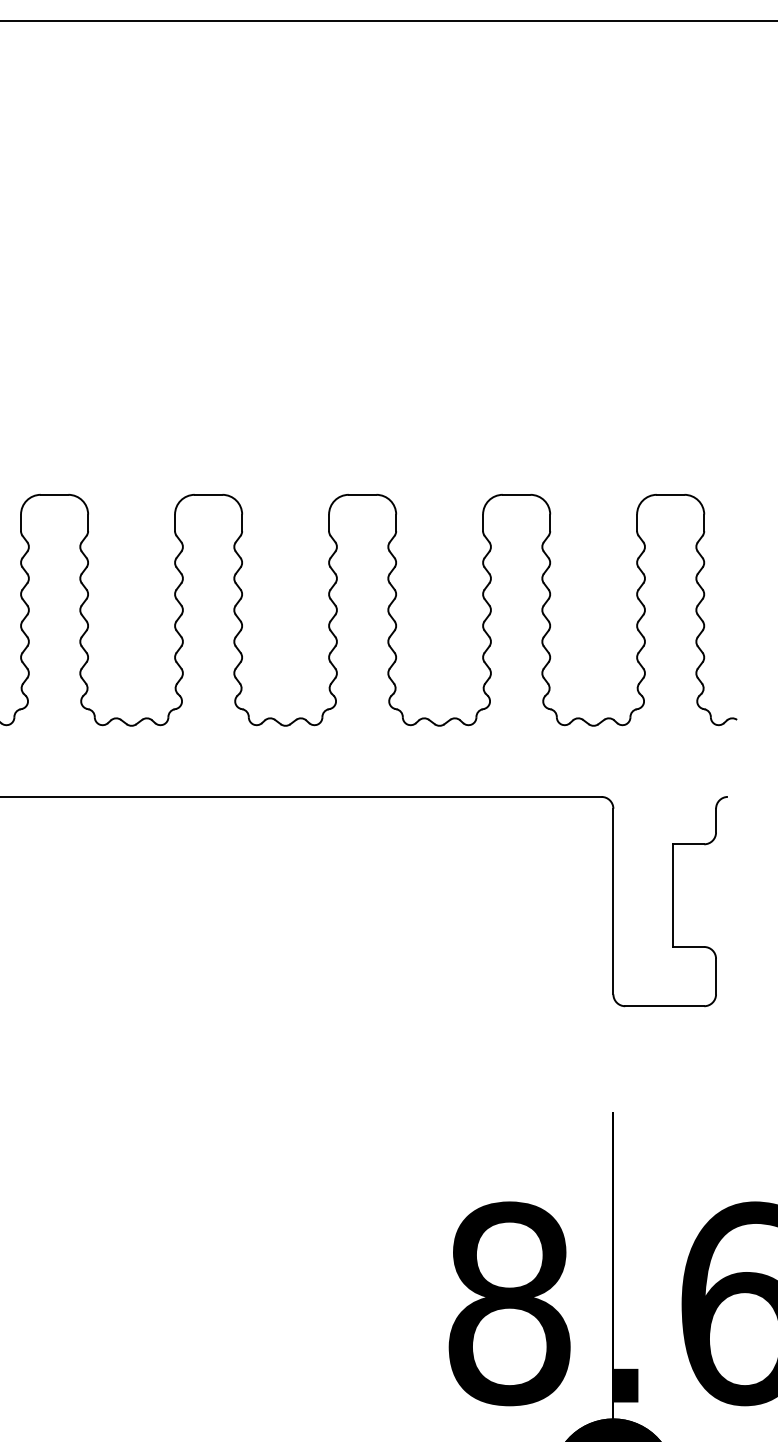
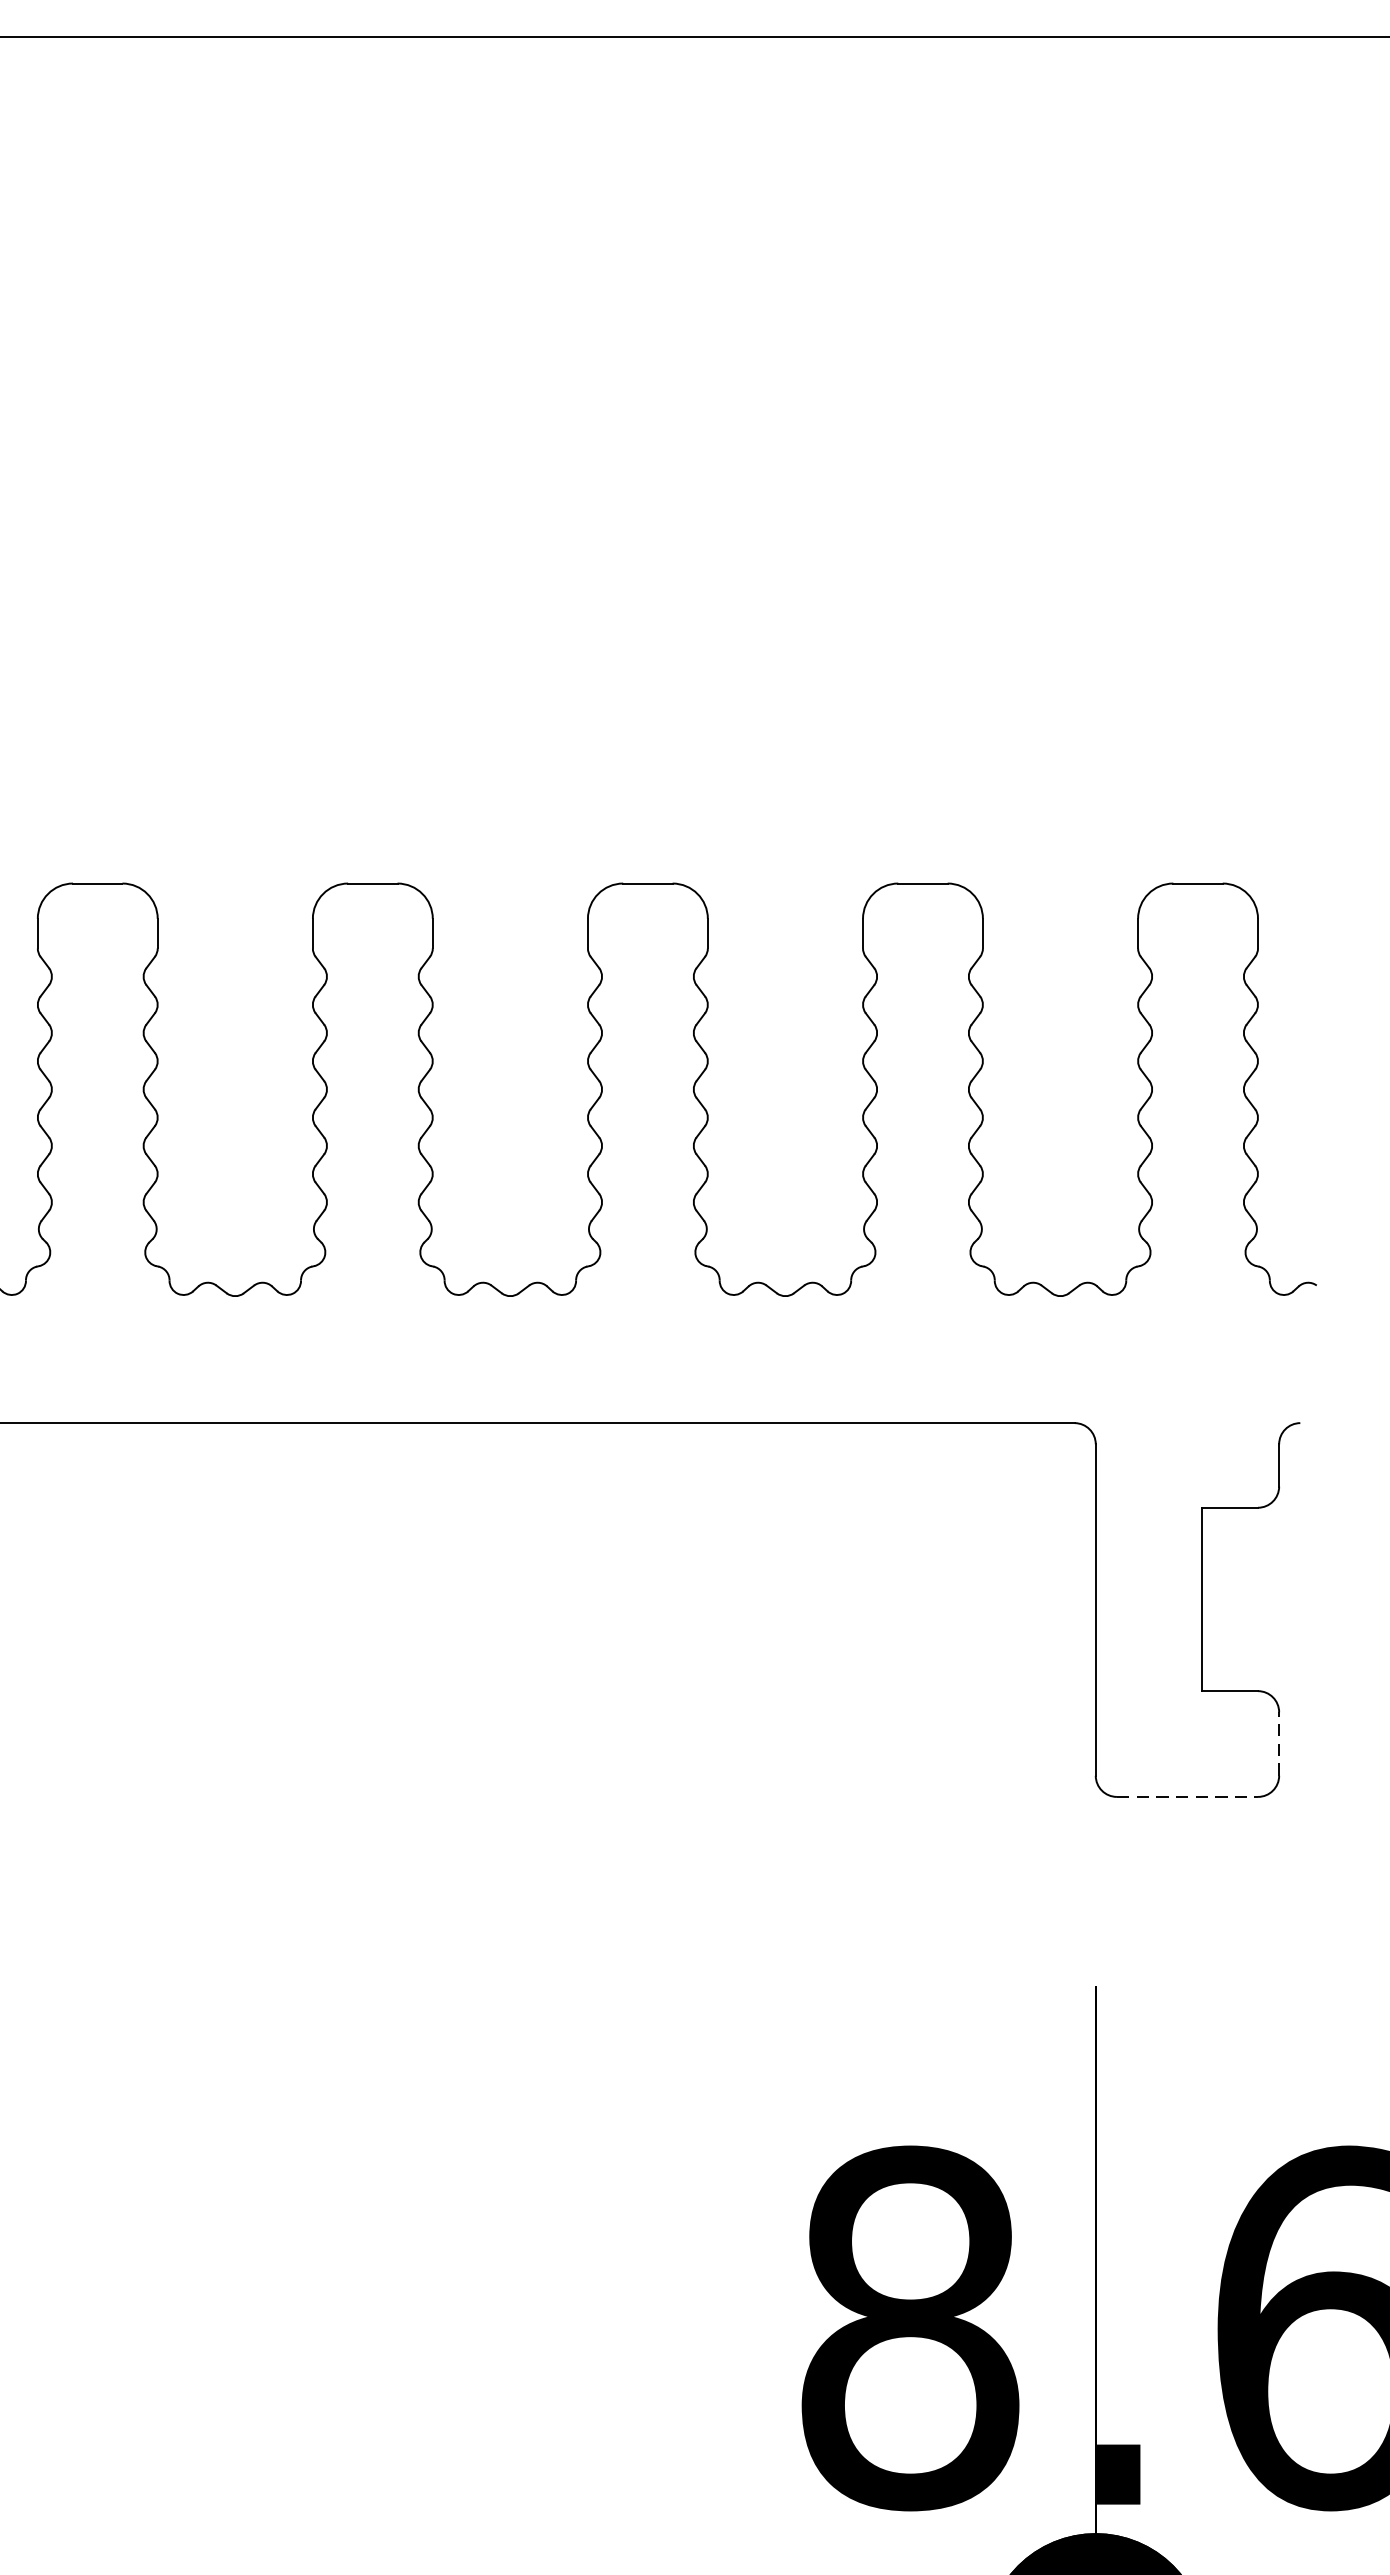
line: (716, 976) -> (1279, 1743), solid -> dashed
line: (665, 1006) -> (1188, 1797), solid -> dashed

